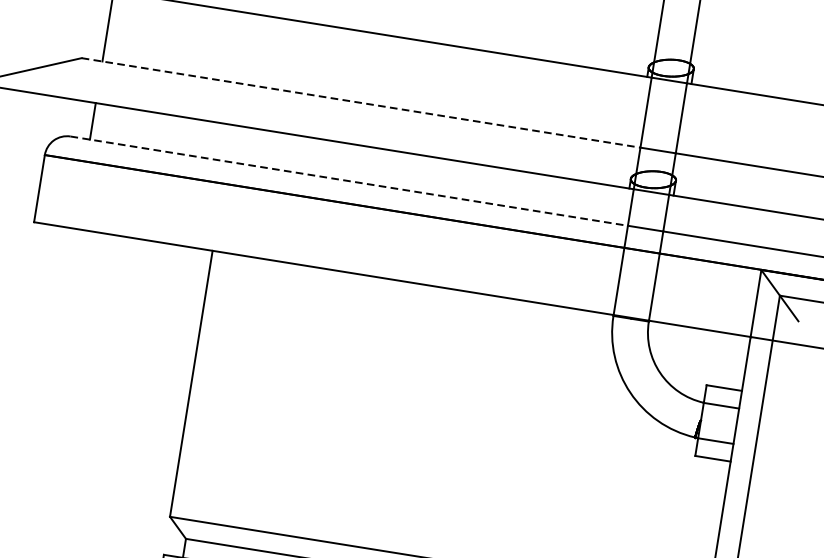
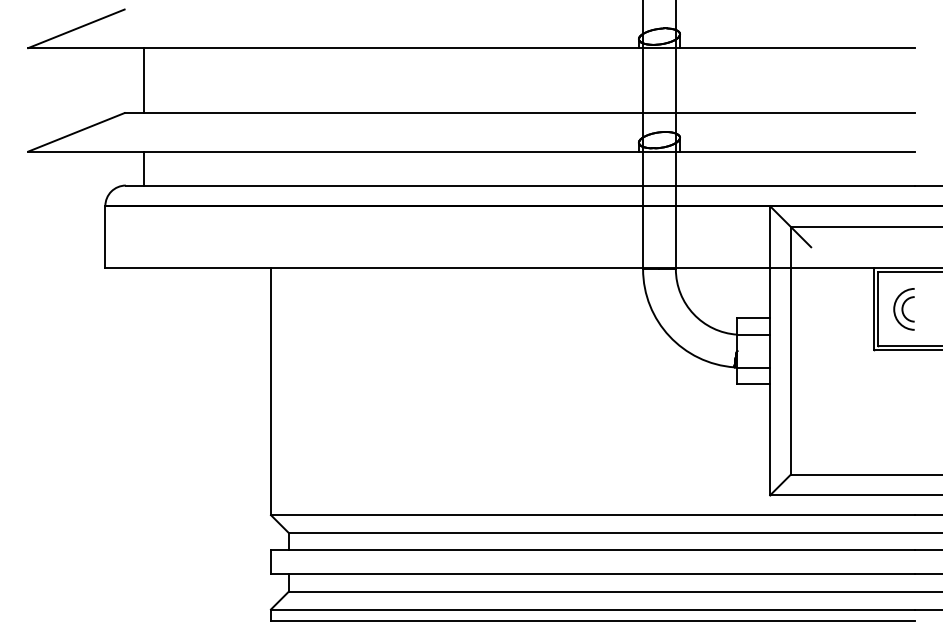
line: (361, 103) -> (384, 113), dashed -> solid
line: (349, 181) -> (384, 185), dashed -> solid

